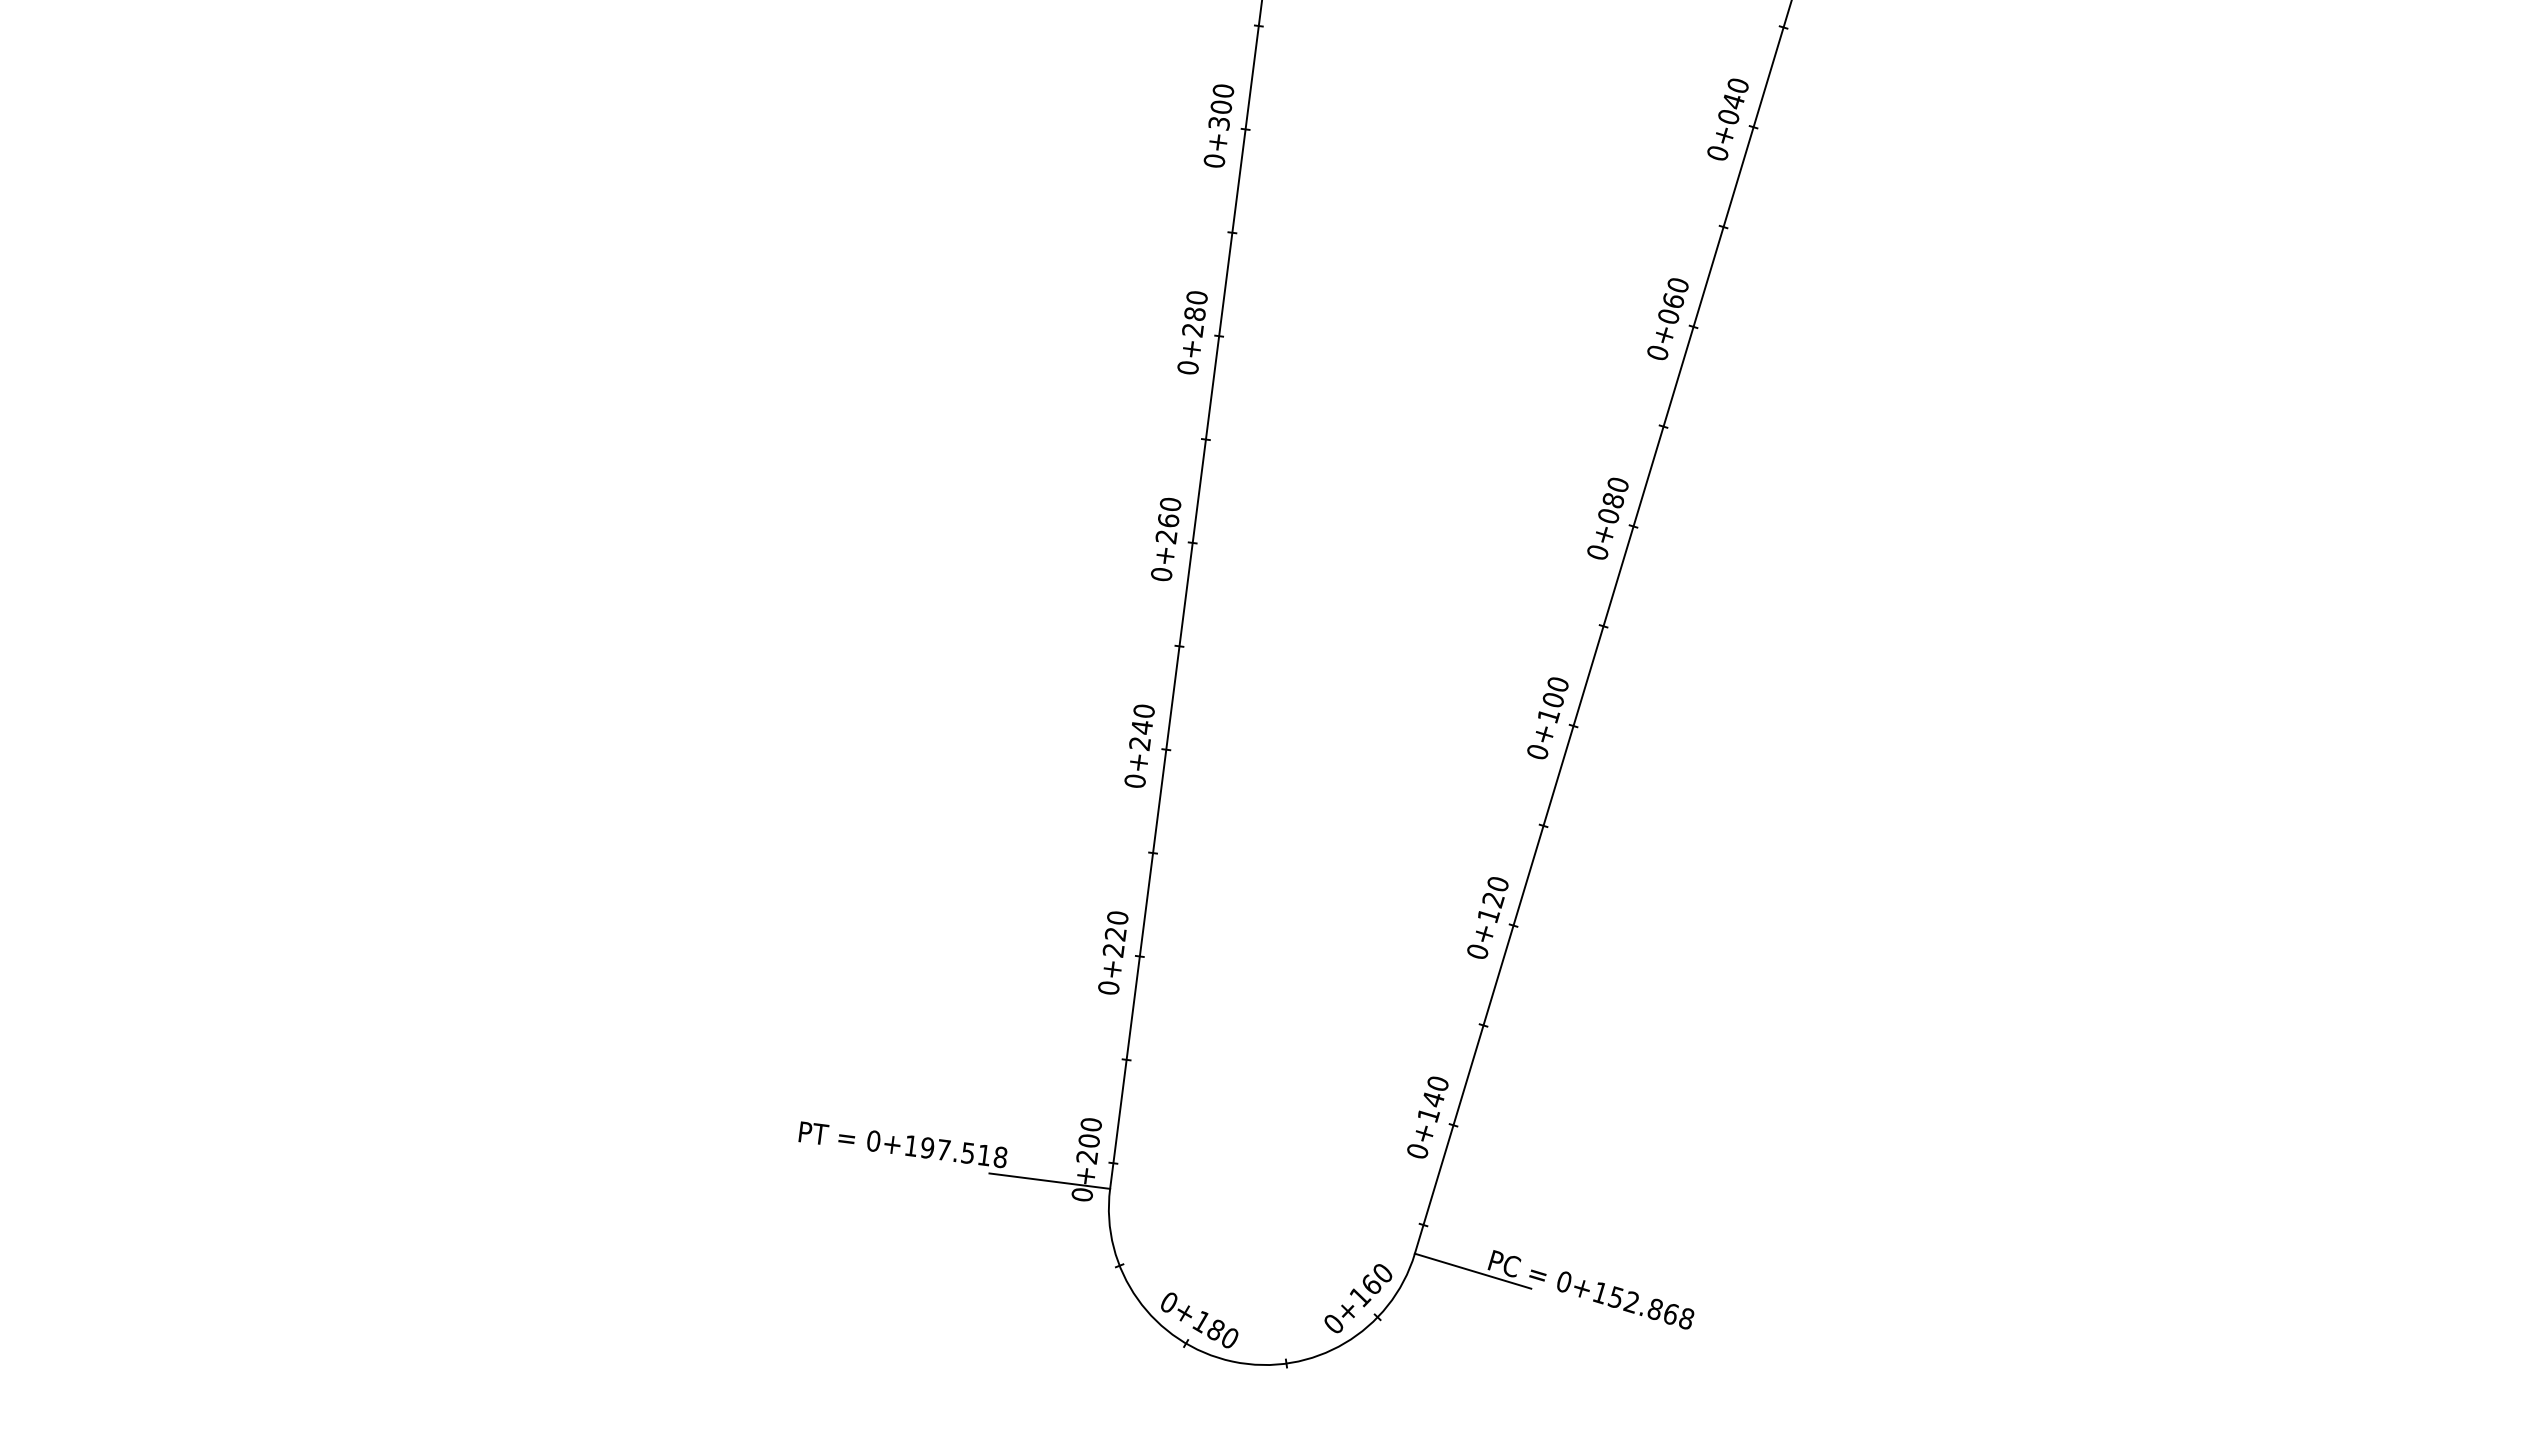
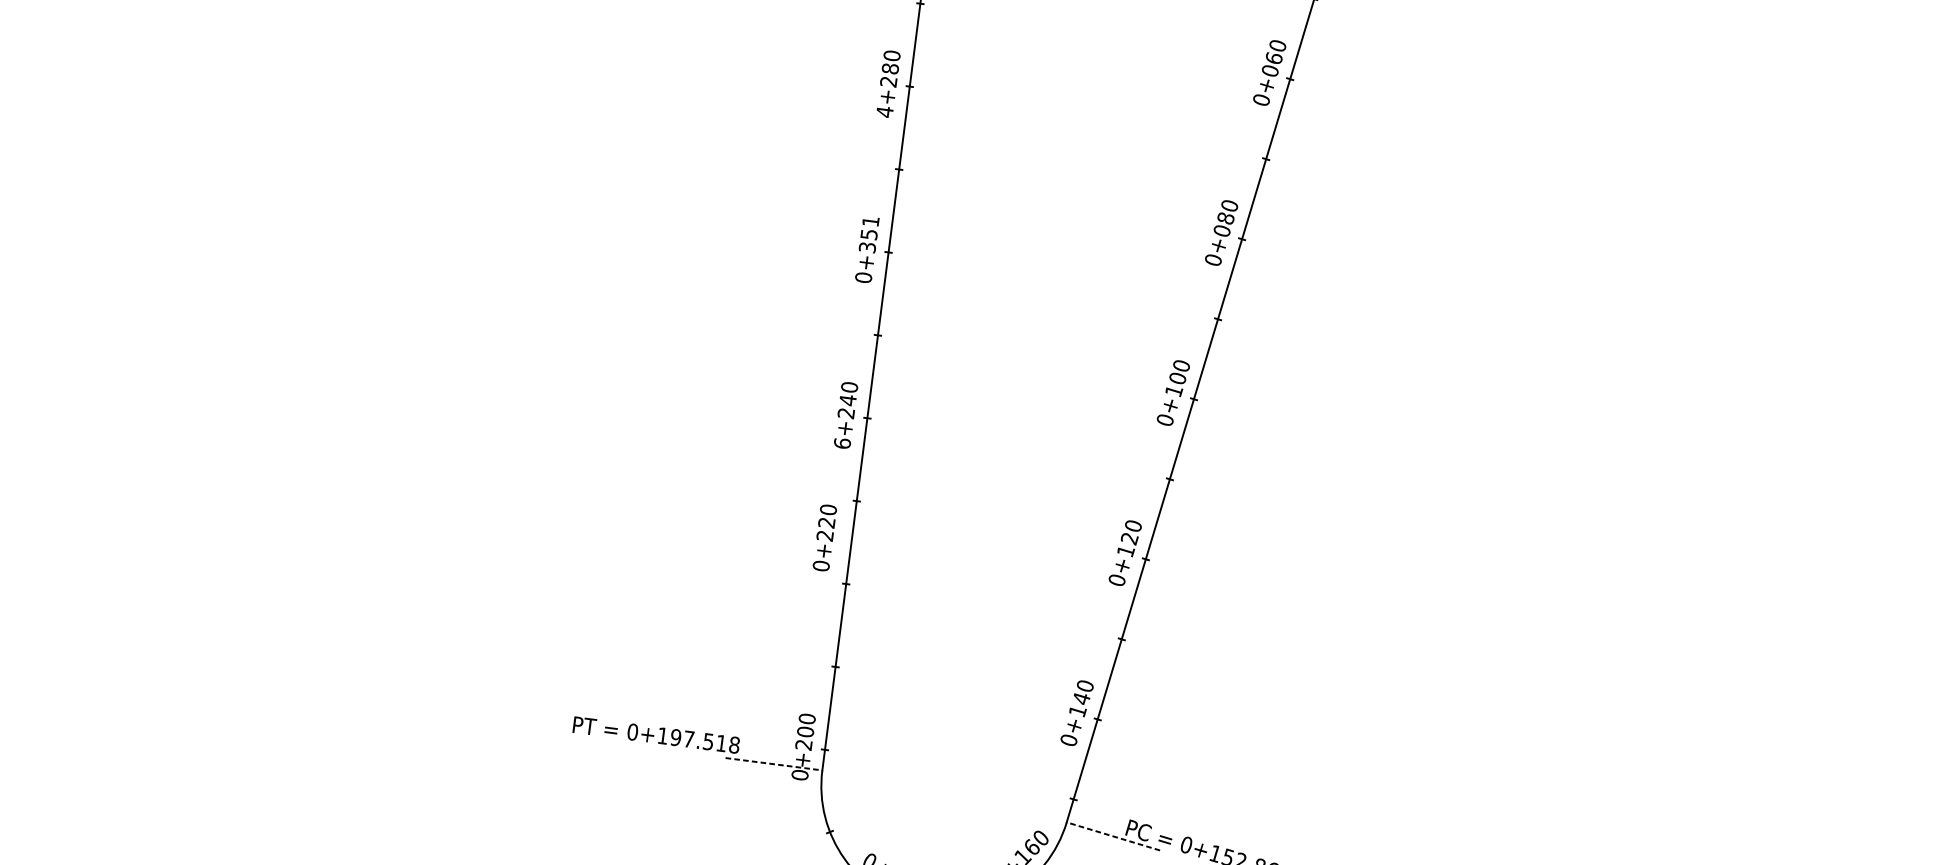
text: (1187, 368) -> (884, 112), 0+280 -> 4+280
text: (1168, 520) -> (869, 234), 0+260 -> 0+351
text: (1134, 780) -> (841, 442), 0+240 -> 6+240
text: (1113, 952) -> (825, 537), moved
line: (1049, 1181) -> (773, 764), solid -> dashed
line: (1473, 1271) -> (1113, 836), solid -> dashed

